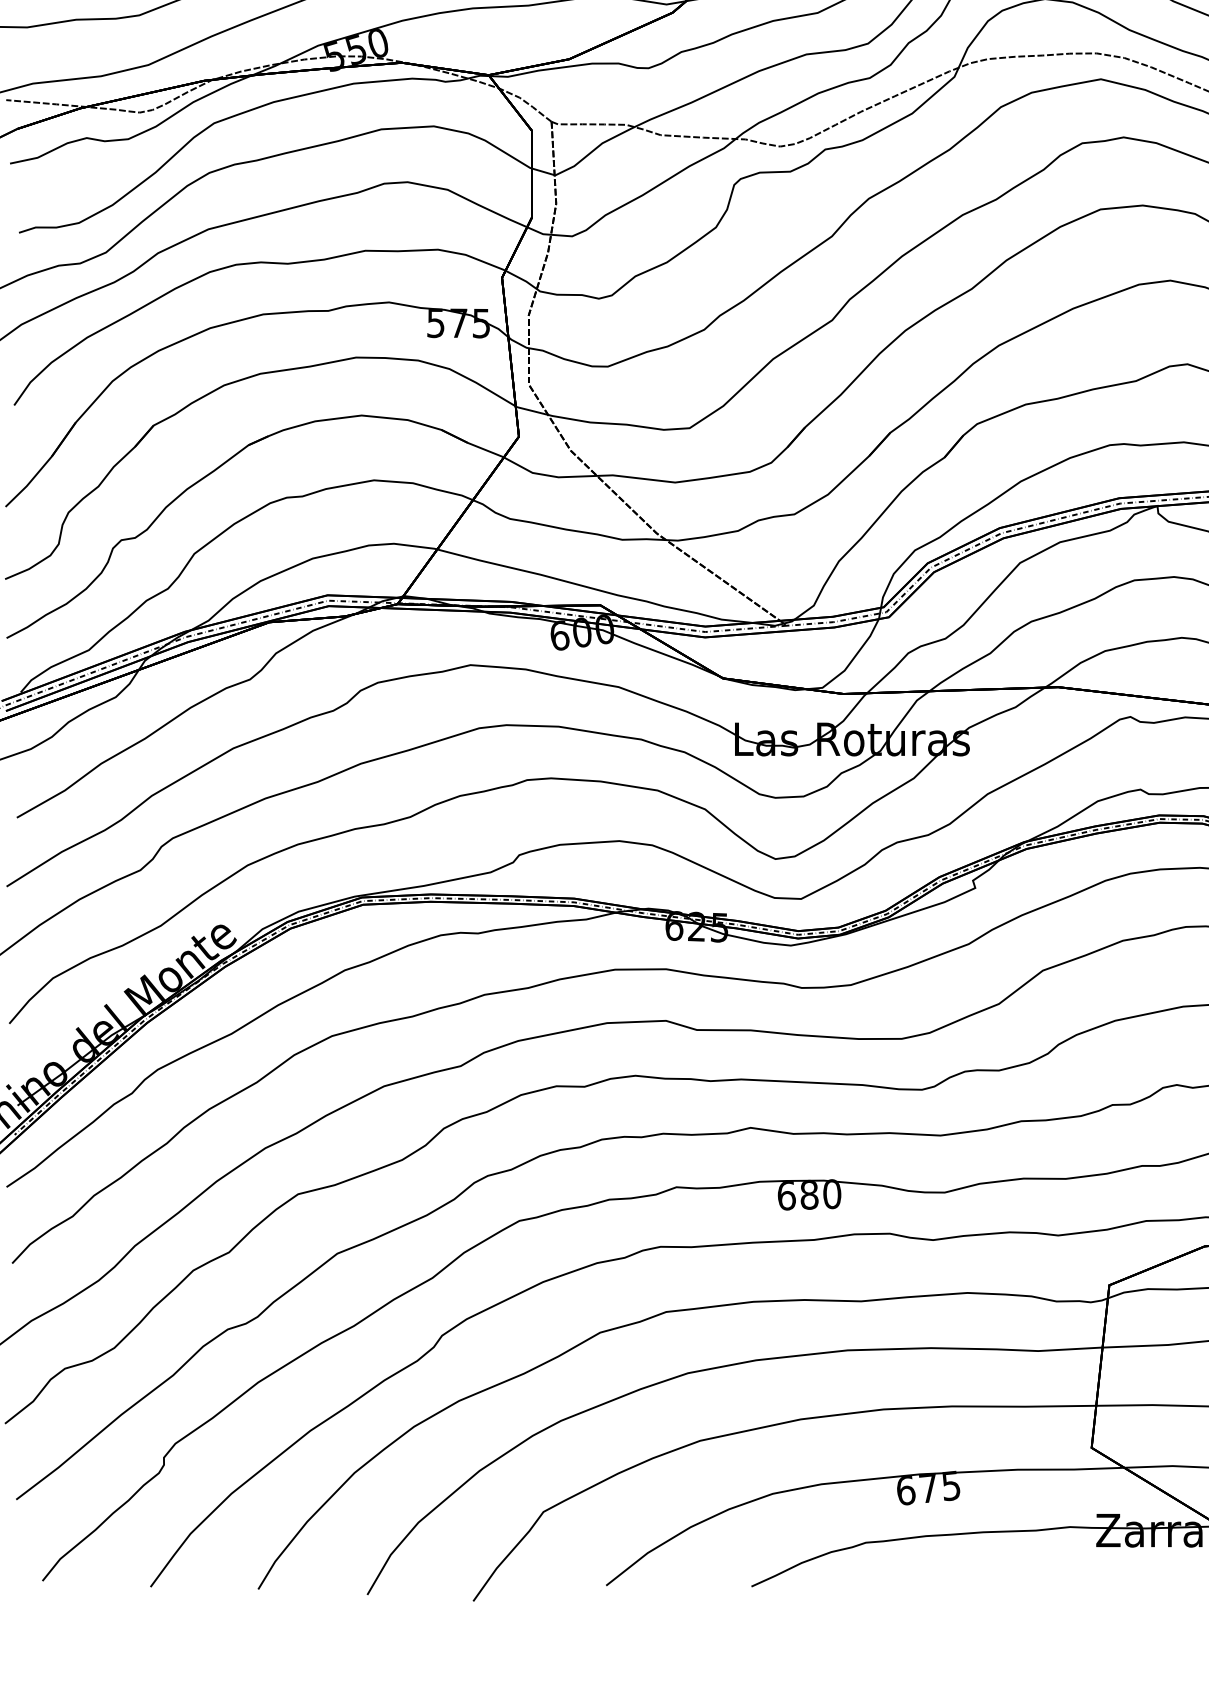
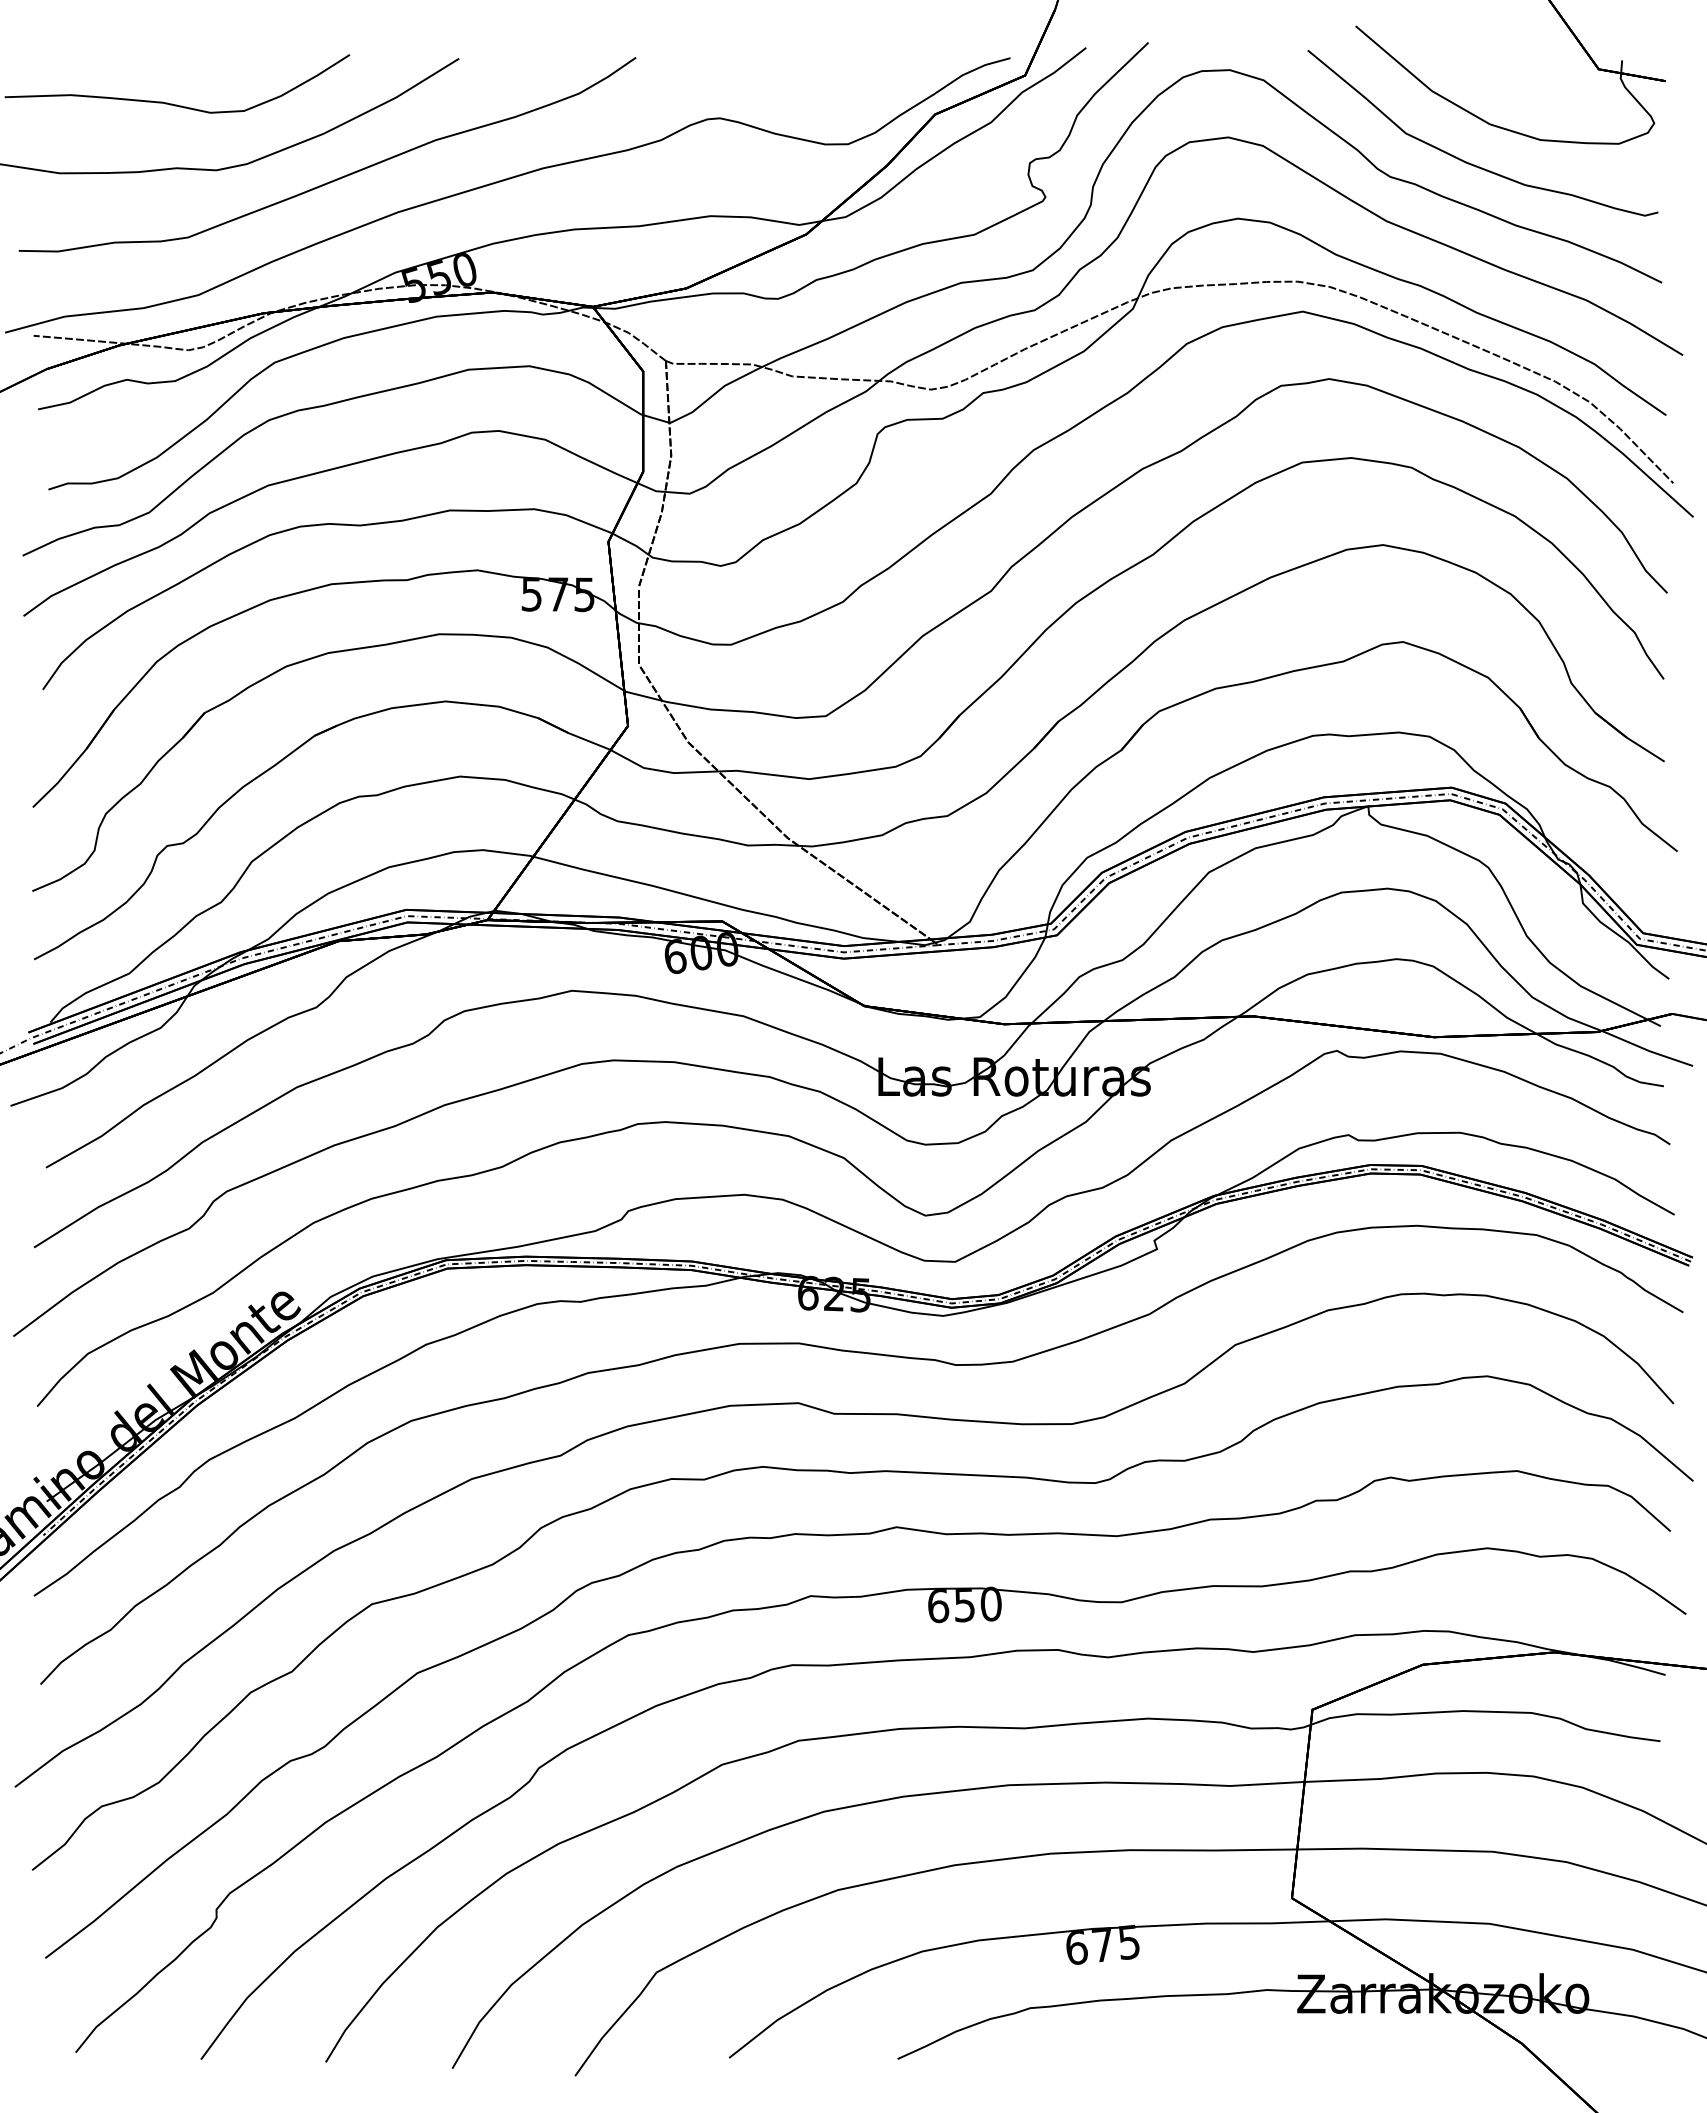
text: (809, 1194) -> (964, 1604), 680 -> 650

